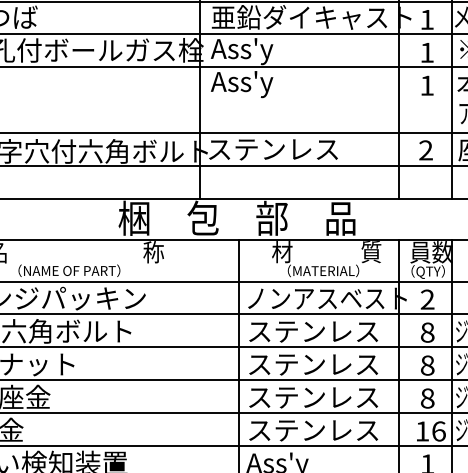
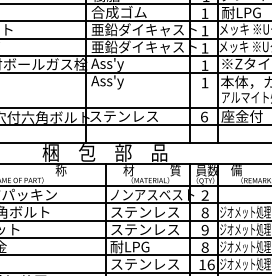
text: (424, 149) -> (203, 116), 2 -> 6
text: (426, 366) -> (204, 230), 8 -> 9
text: (312, 396) -> (144, 246), ステンレス -> 耐LPG

